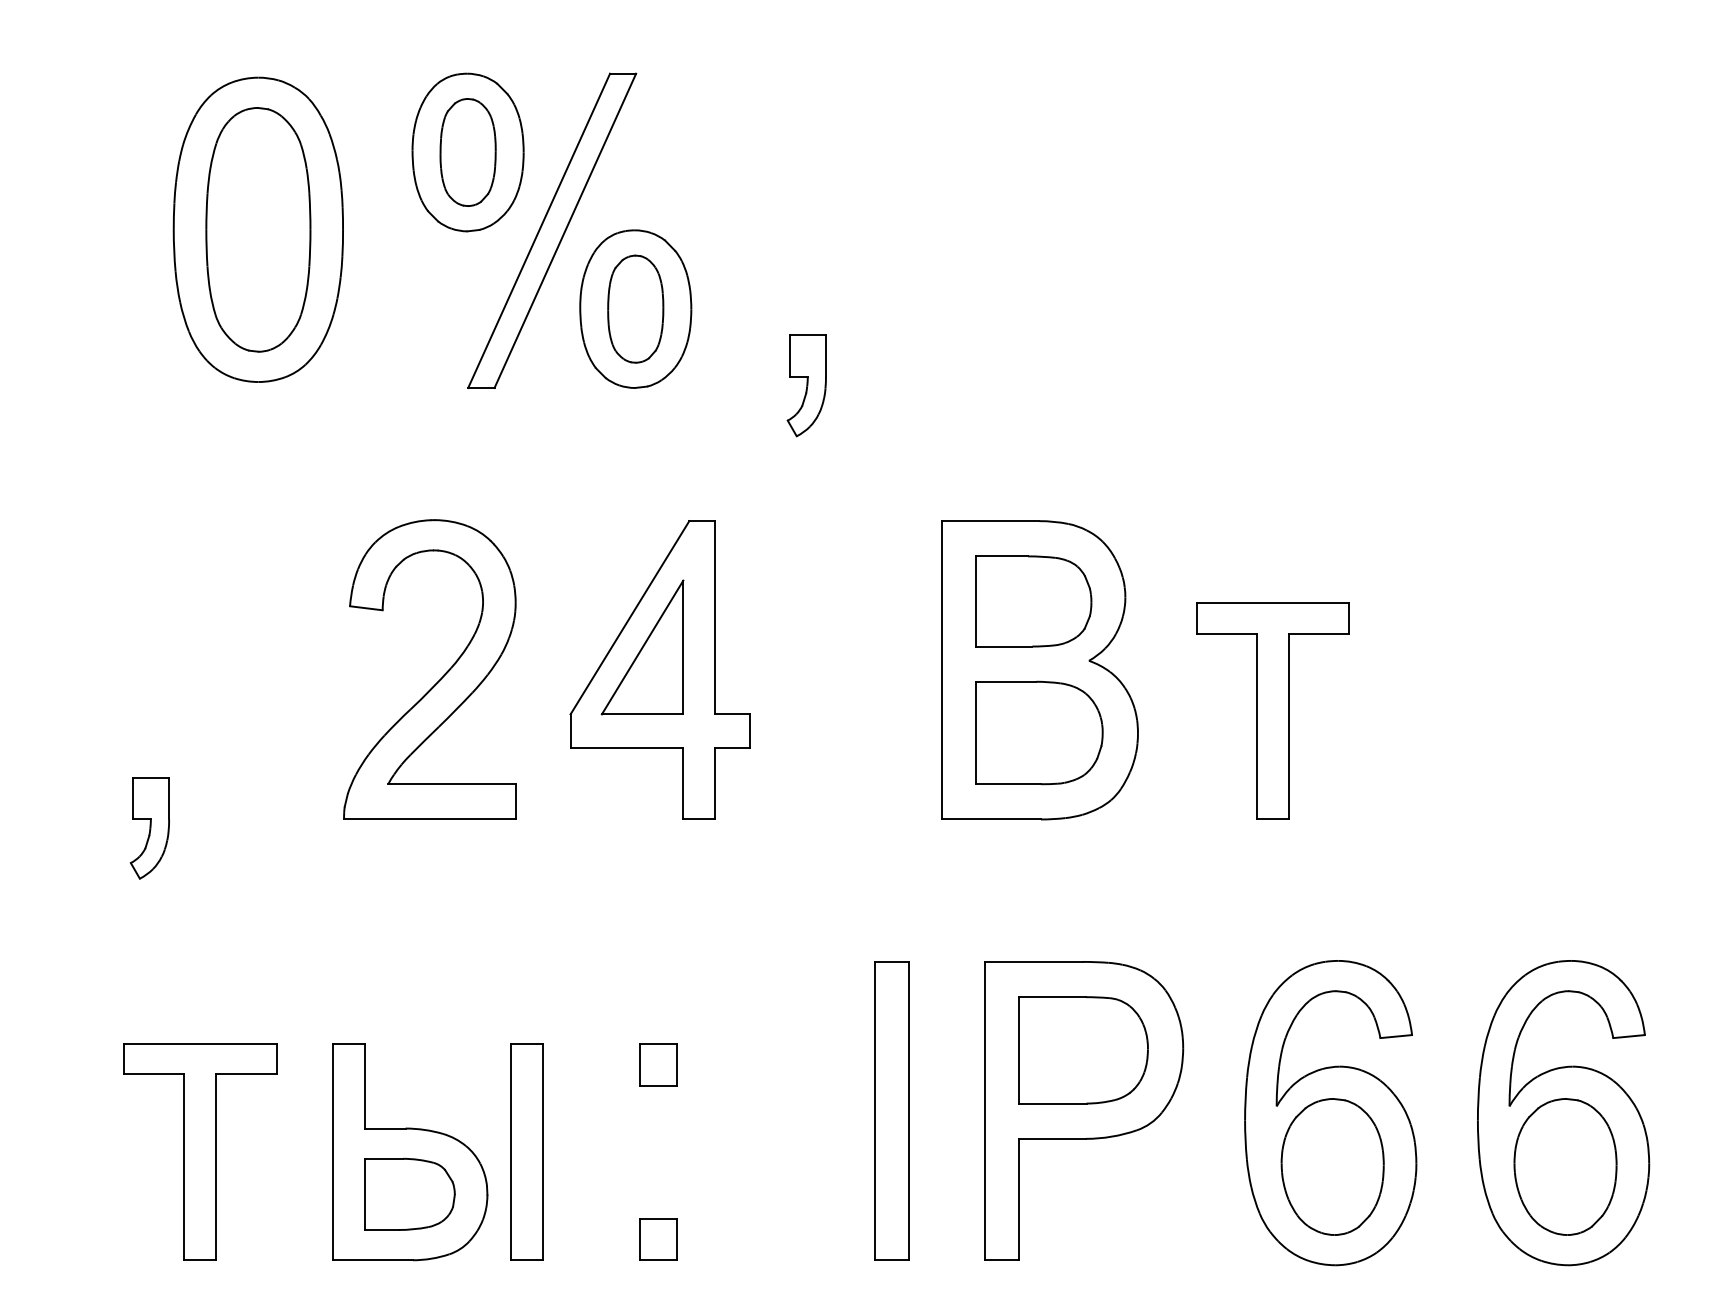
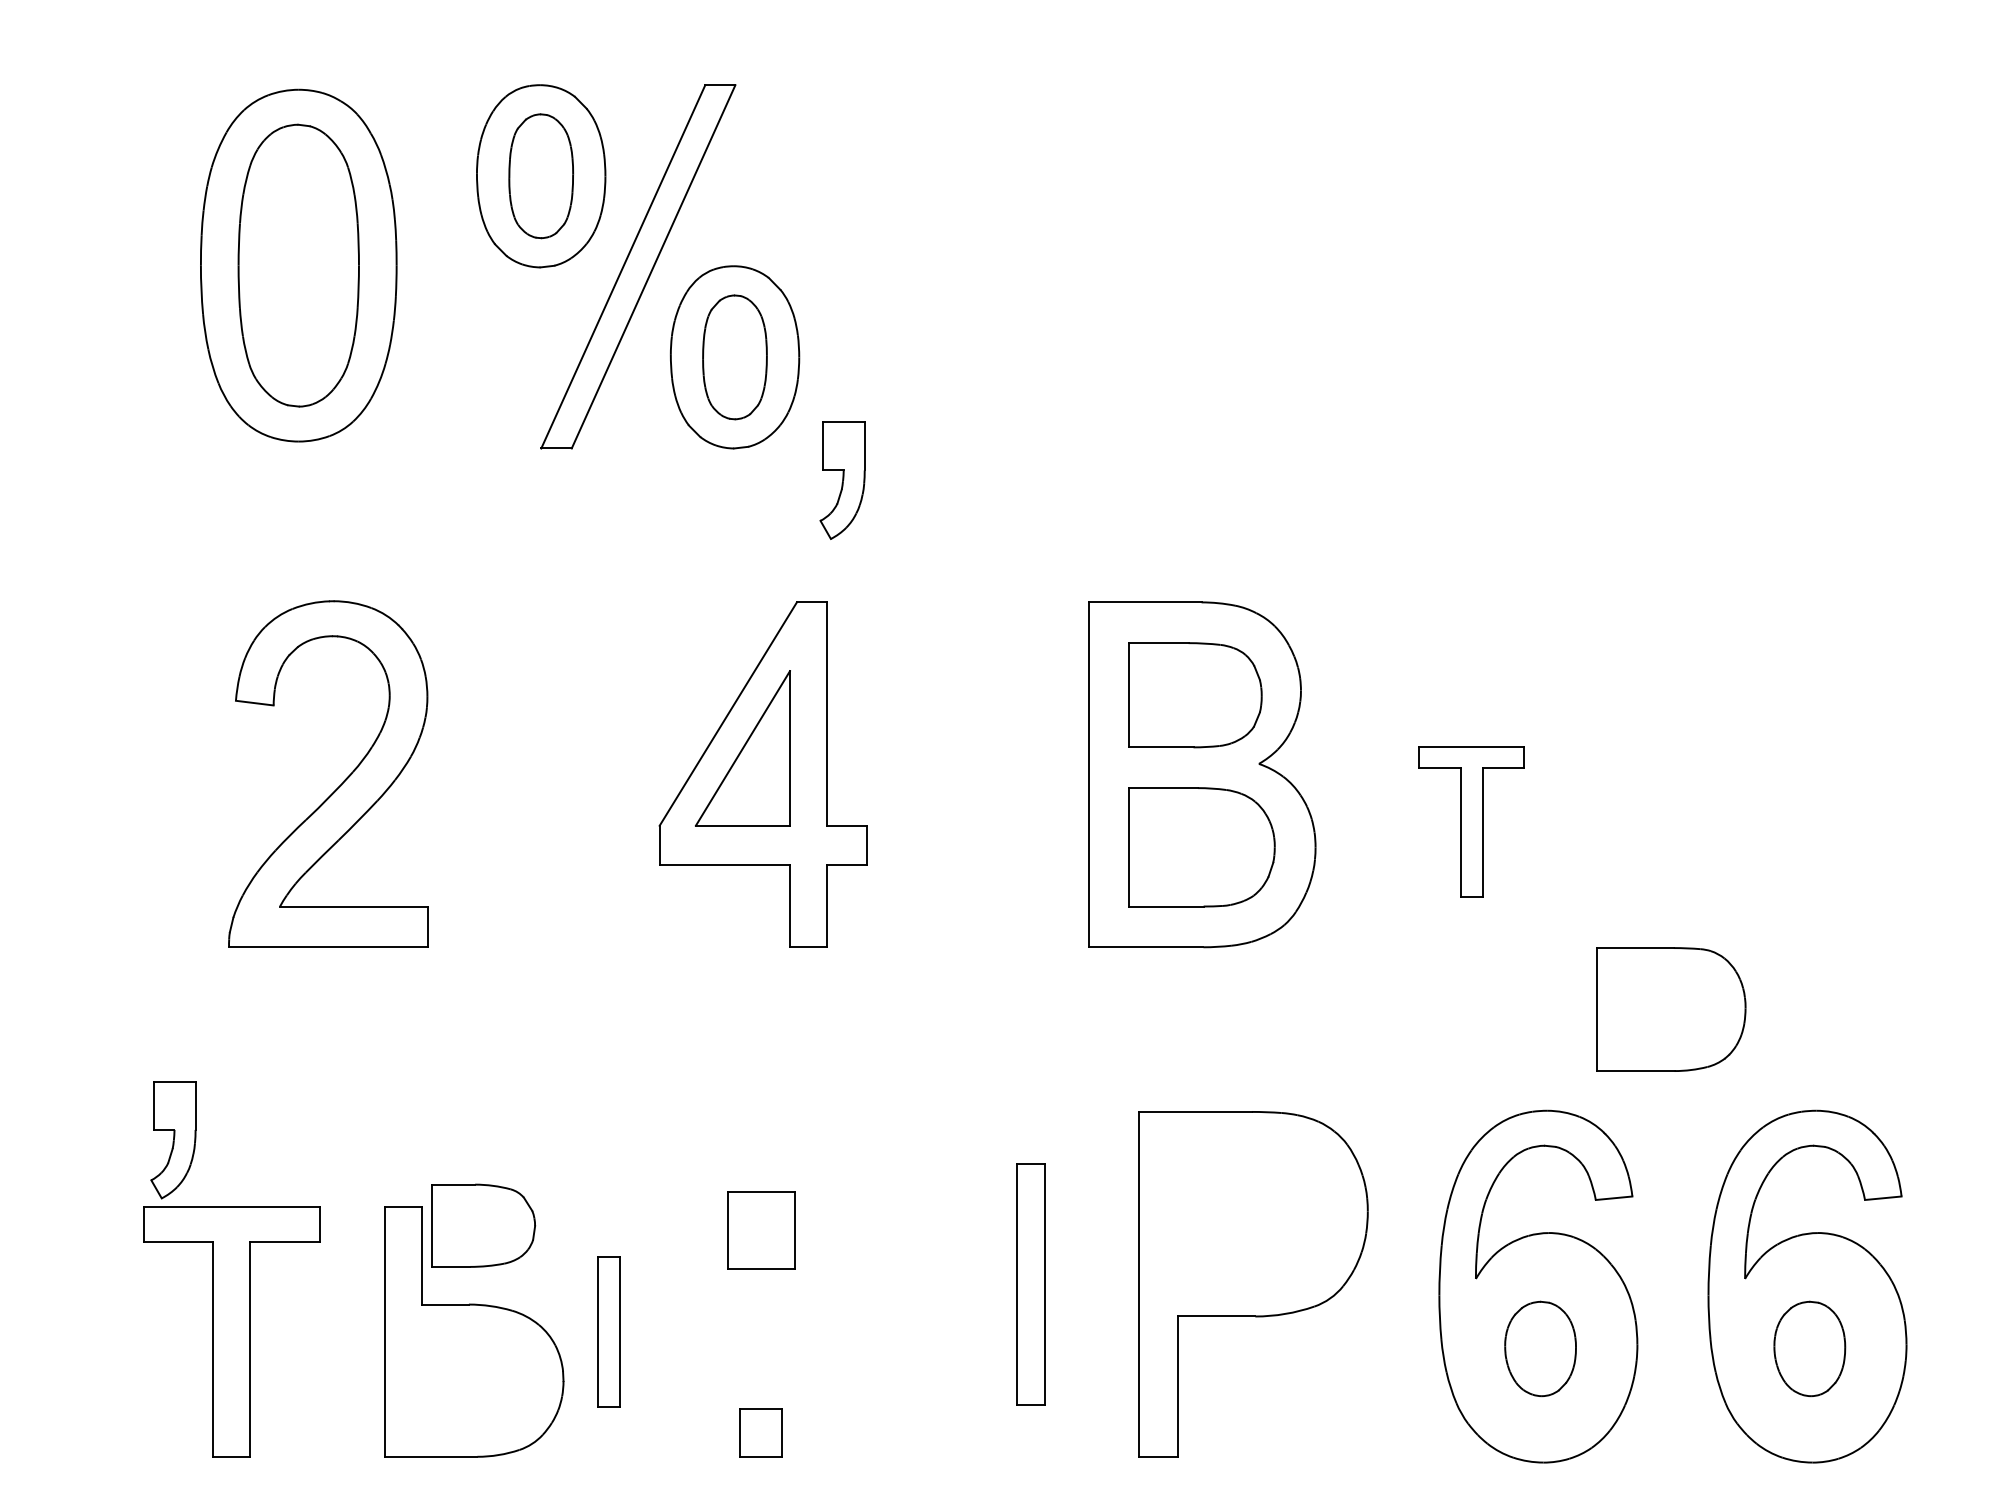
part: (806, 385) -> (842, 480), moved
part: (439, 679) -> (339, 785), moved
part: (1272, 710) -> (1471, 821), size x0.6
part: (149, 828) -> (172, 1140), moved
part: (1083, 1050) -> (1671, 1009), moved
part: (658, 1064) -> (761, 1230), size x1.6
part: (891, 1110) -> (1030, 1283), size x0.7
part: (526, 1151) -> (608, 1331), size x0.6
part: (1332, 1166) -> (1540, 1348), size x0.6
part: (1565, 1166) -> (1809, 1348), size x0.6
part: (409, 1193) -> (482, 1224), moved

